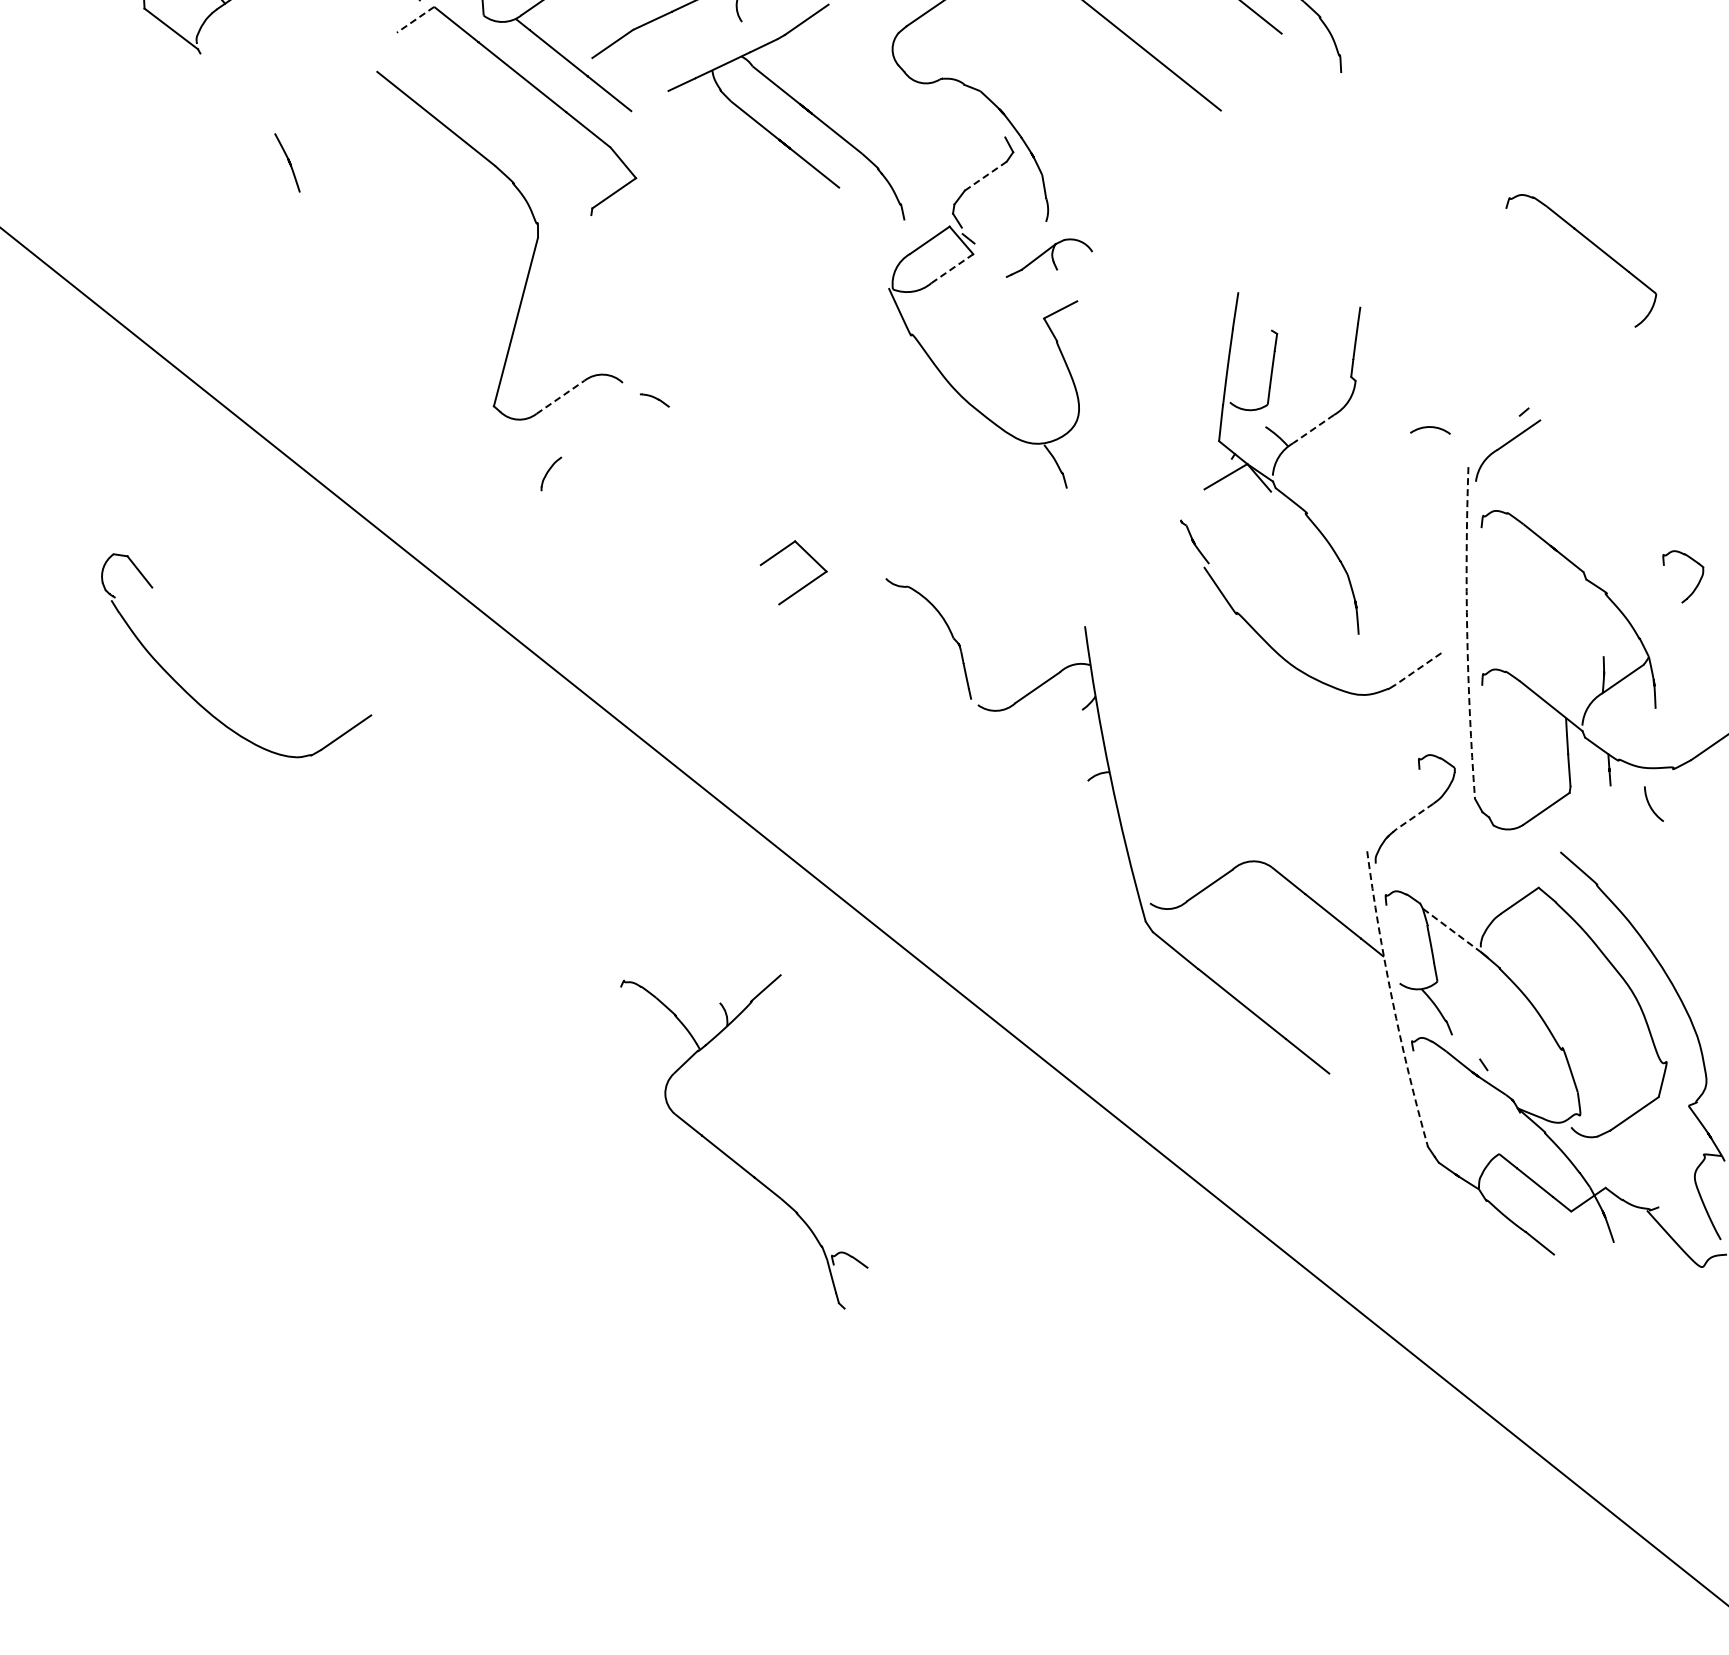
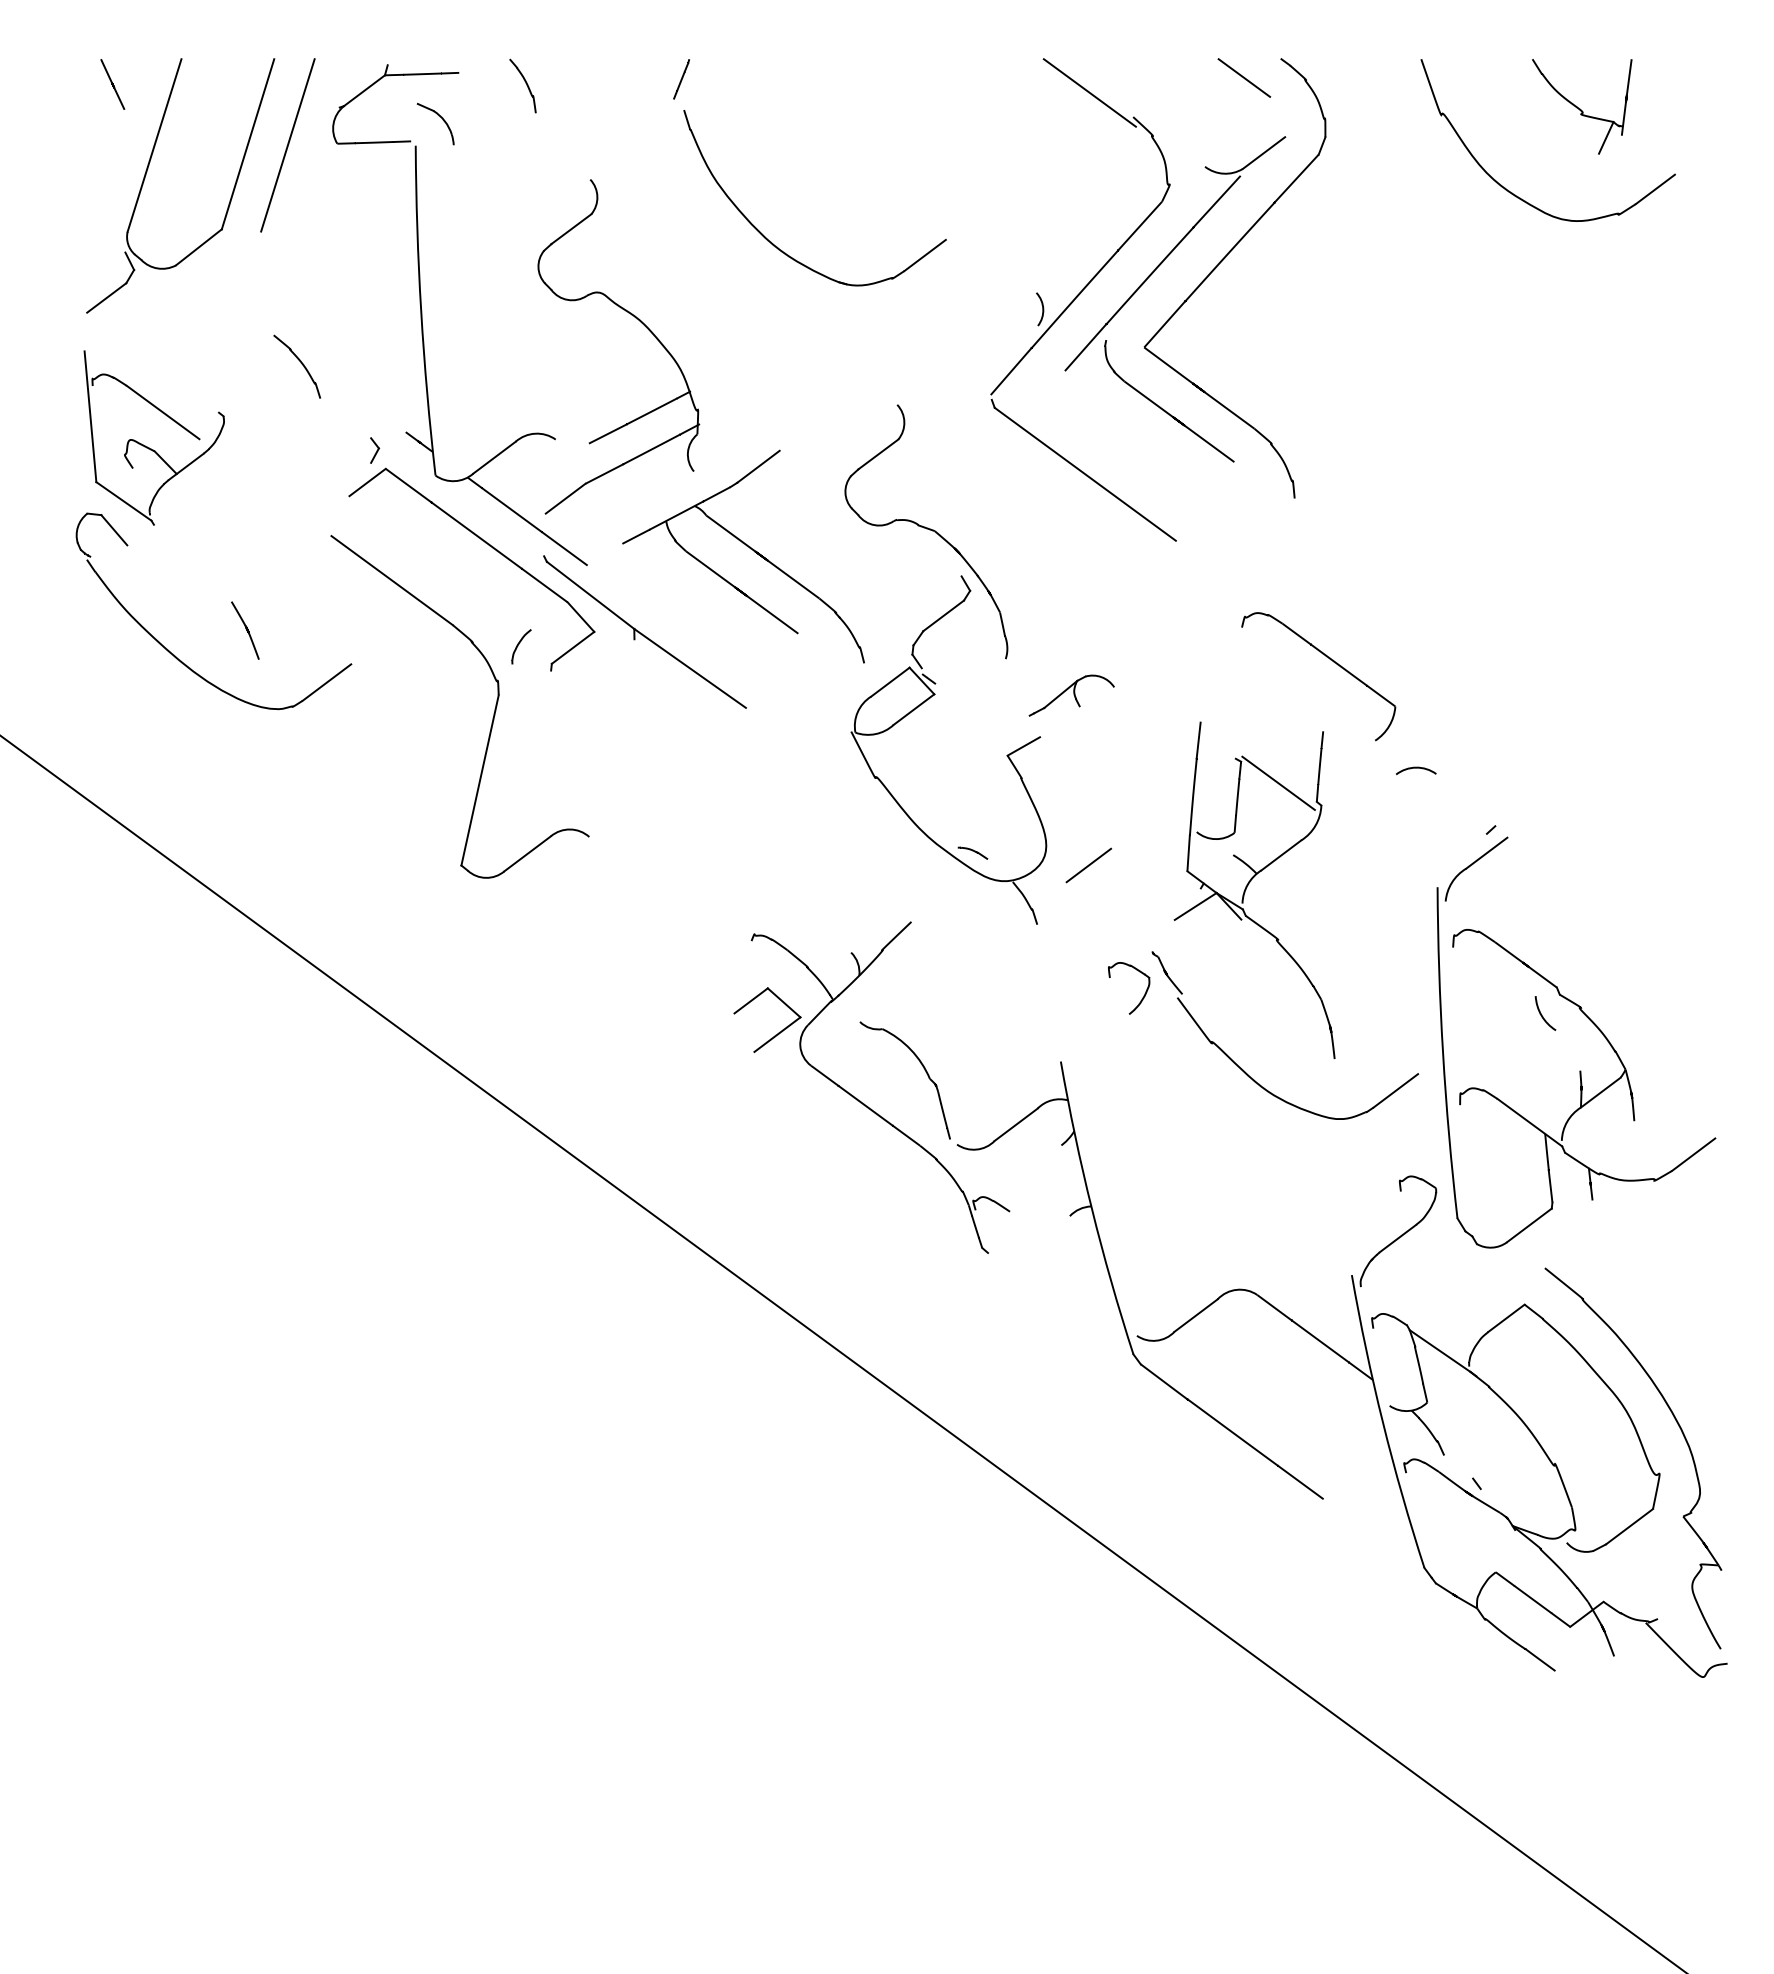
line: (415, 19) -> (367, 482), dashed -> solid
line: (986, 175) -> (944, 615), dashed -> solid
part: (686, 179) -> (644, 631), added
part: (1593, 245) -> (1330, 660), moved
part: (1049, 258) -> (1071, 695), moved
line: (952, 268) -> (914, 709), dashed -> solid
line: (1313, 356) -> (1278, 782), added
line: (560, 396) -> (527, 853), dashed -> solid
curve: (654, 398) -> (972, 851), moved
arc: (1430, 427) -> (1416, 768), moved
line: (1313, 429) -> (1281, 855), dashed -> solid
line: (1120, 431) -> (1088, 865), added
curve: (549, 471) -> (519, 644), moved
part: (1696, 584) -> (1143, 995), moved
arc: (1467, 633) -> (1443, 1053), dashed -> solid
line: (1418, 668) -> (1395, 1090), dashed -> solid
part: (195, 698) -> (174, 654), moved
arc: (1650, 805) -> (1542, 1014), moved
line: (1414, 816) -> (1397, 1238), dashed -> solid
line: (1452, 930) -> (1440, 1350), dashed -> solid
arc: (1392, 999) -> (1383, 1422), dashed -> solid
part: (730, 1156) -> (867, 1105), moved

